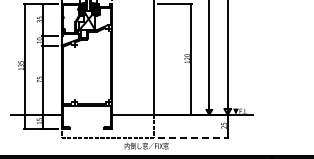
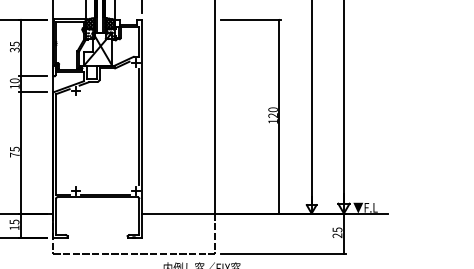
line: (193, 137) -> (284, 253), dashed -> solid

